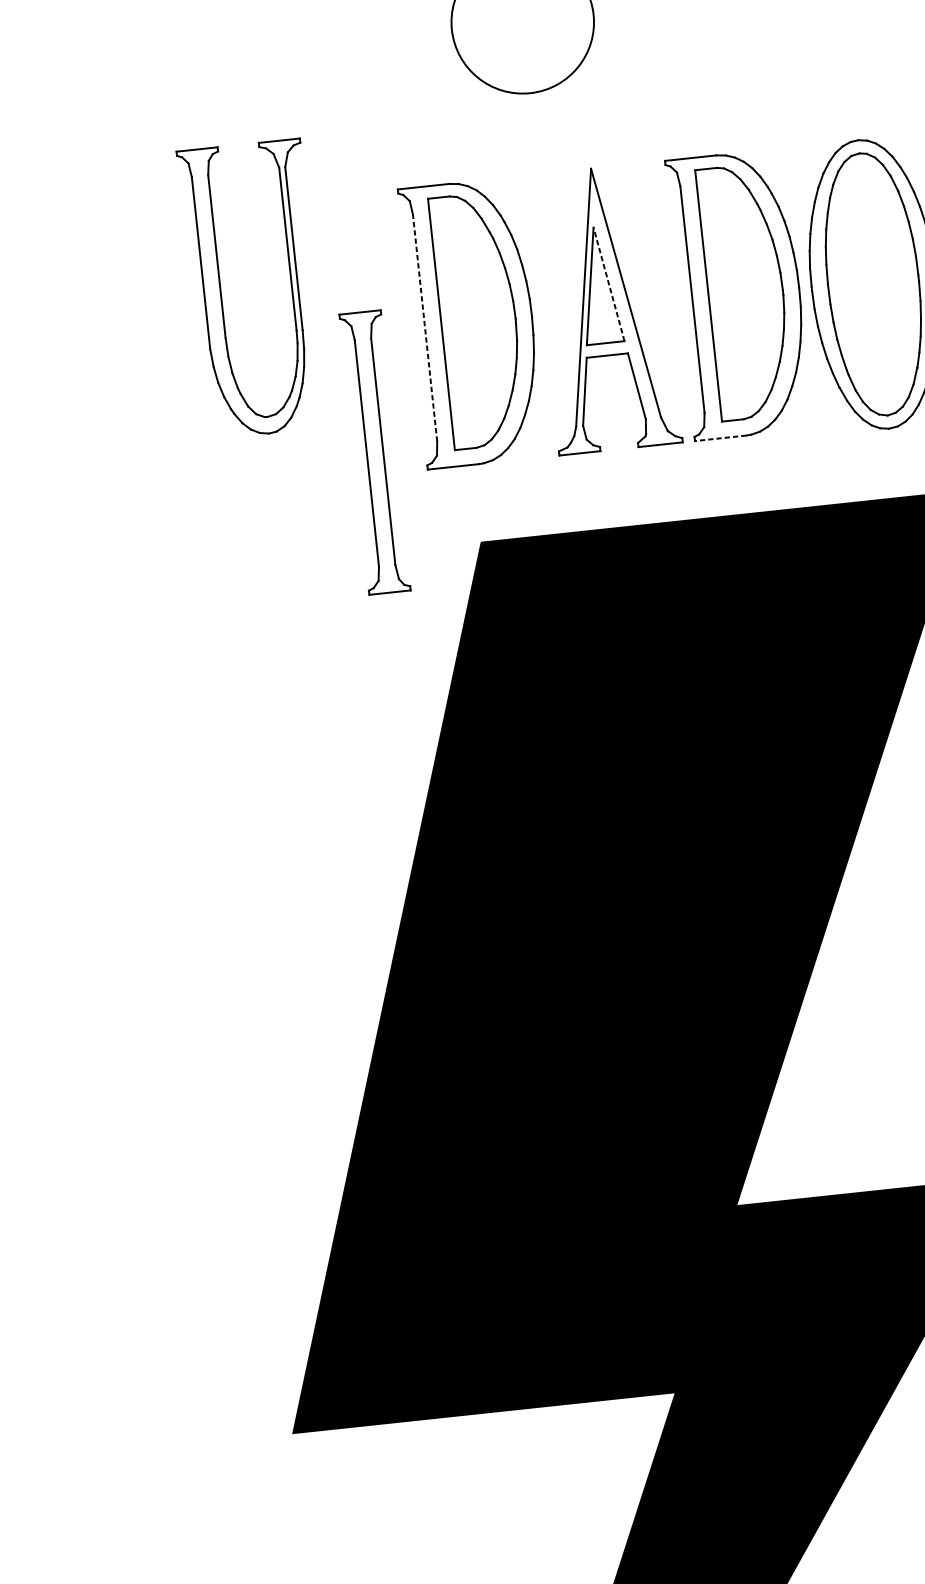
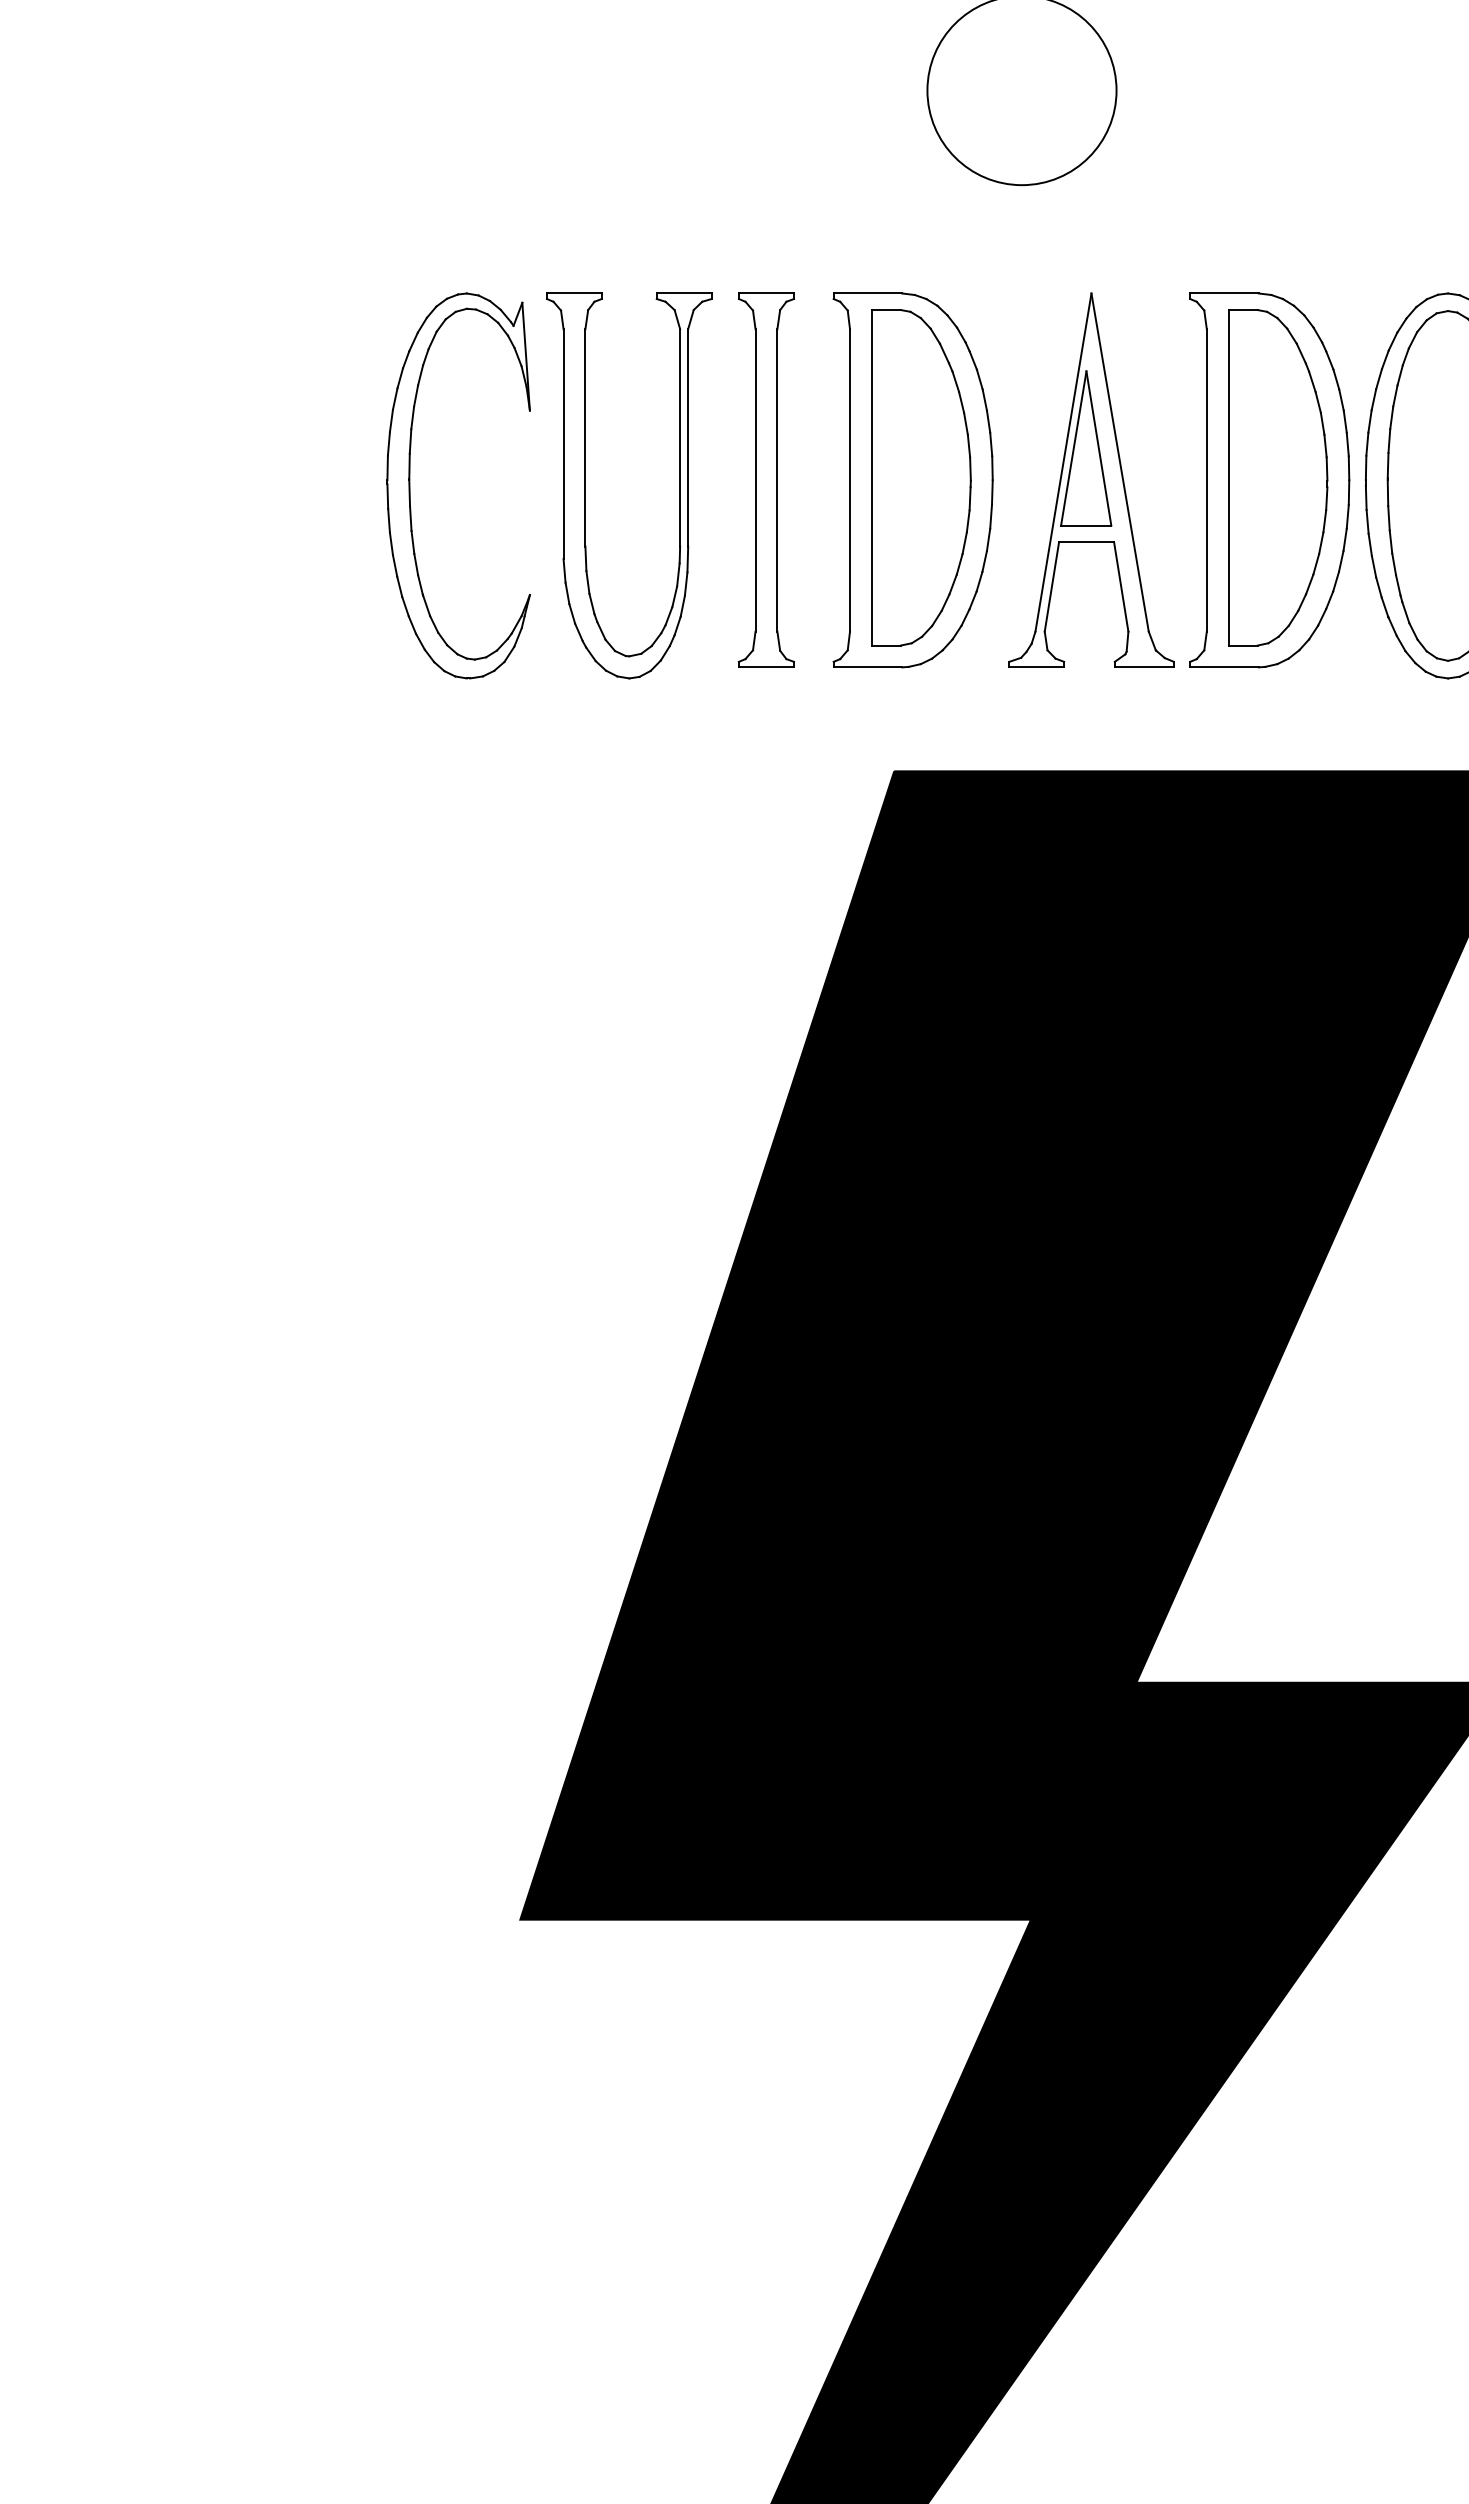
line: (608, 284) -> (1098, 448), dashed -> solid
part: (220, 292) -> (585, 485), moved
line: (425, 327) -> (850, 479), dashed -> solid
part: (96, 367) -> (410, 485), added
line: (720, 438) -> (1224, 667), dashed -> solid
part: (374, 451) -> (765, 479), moved

